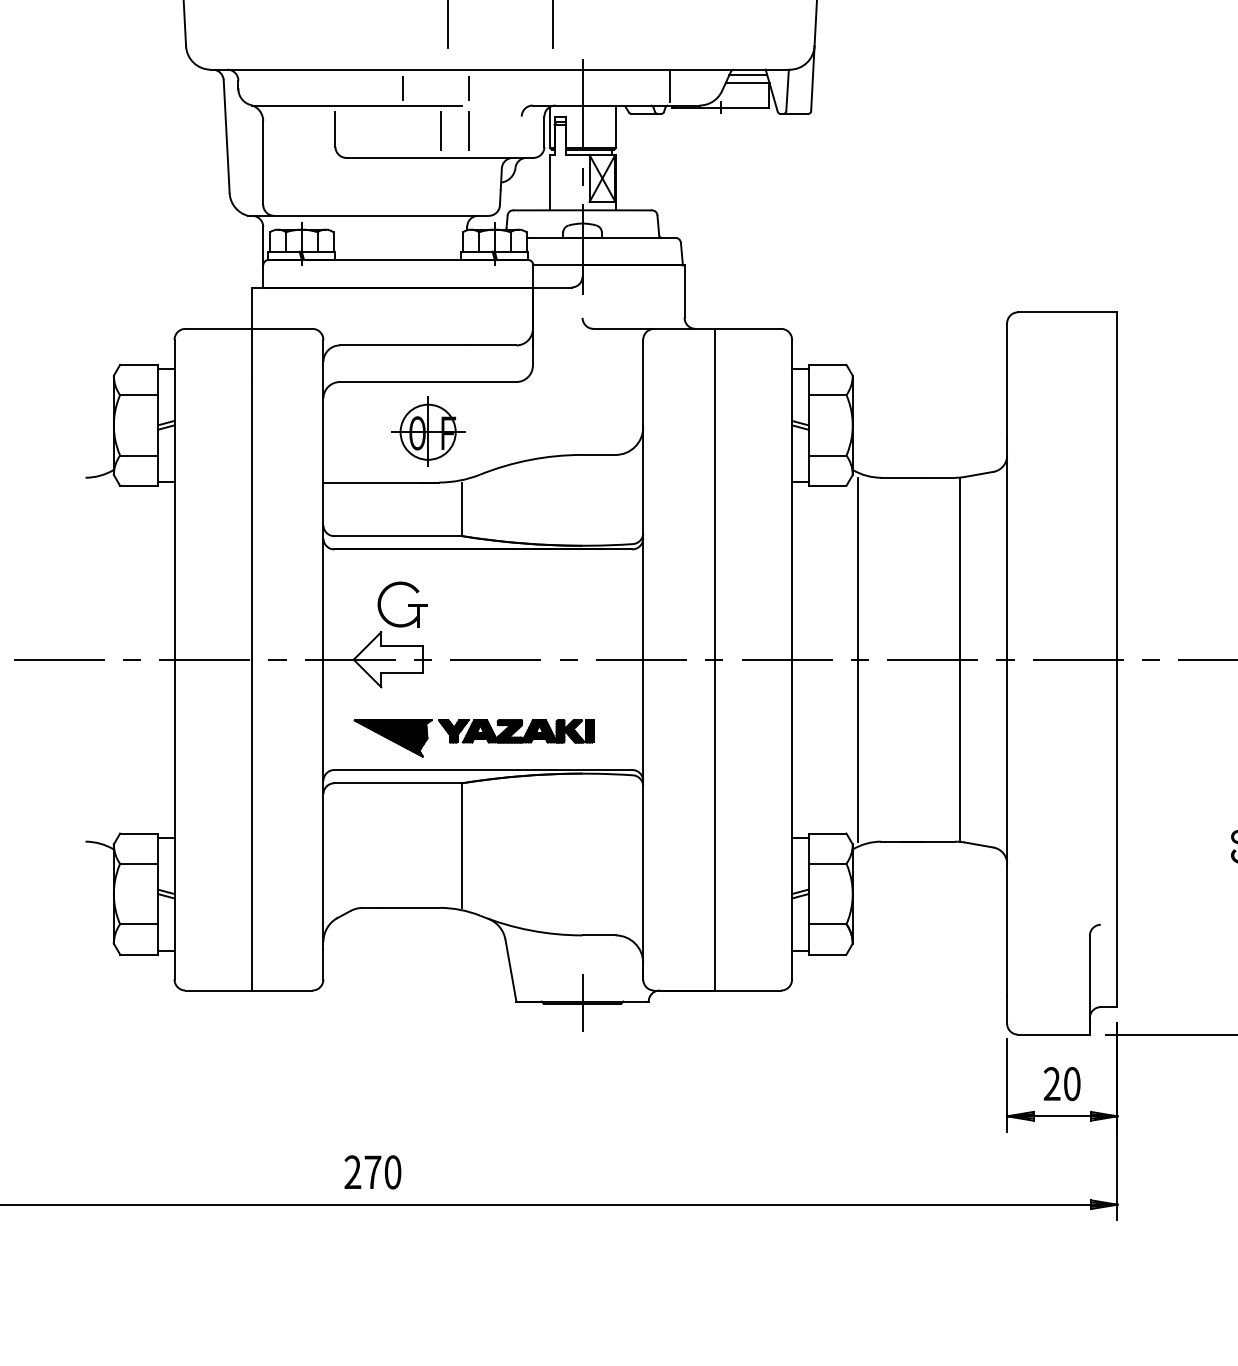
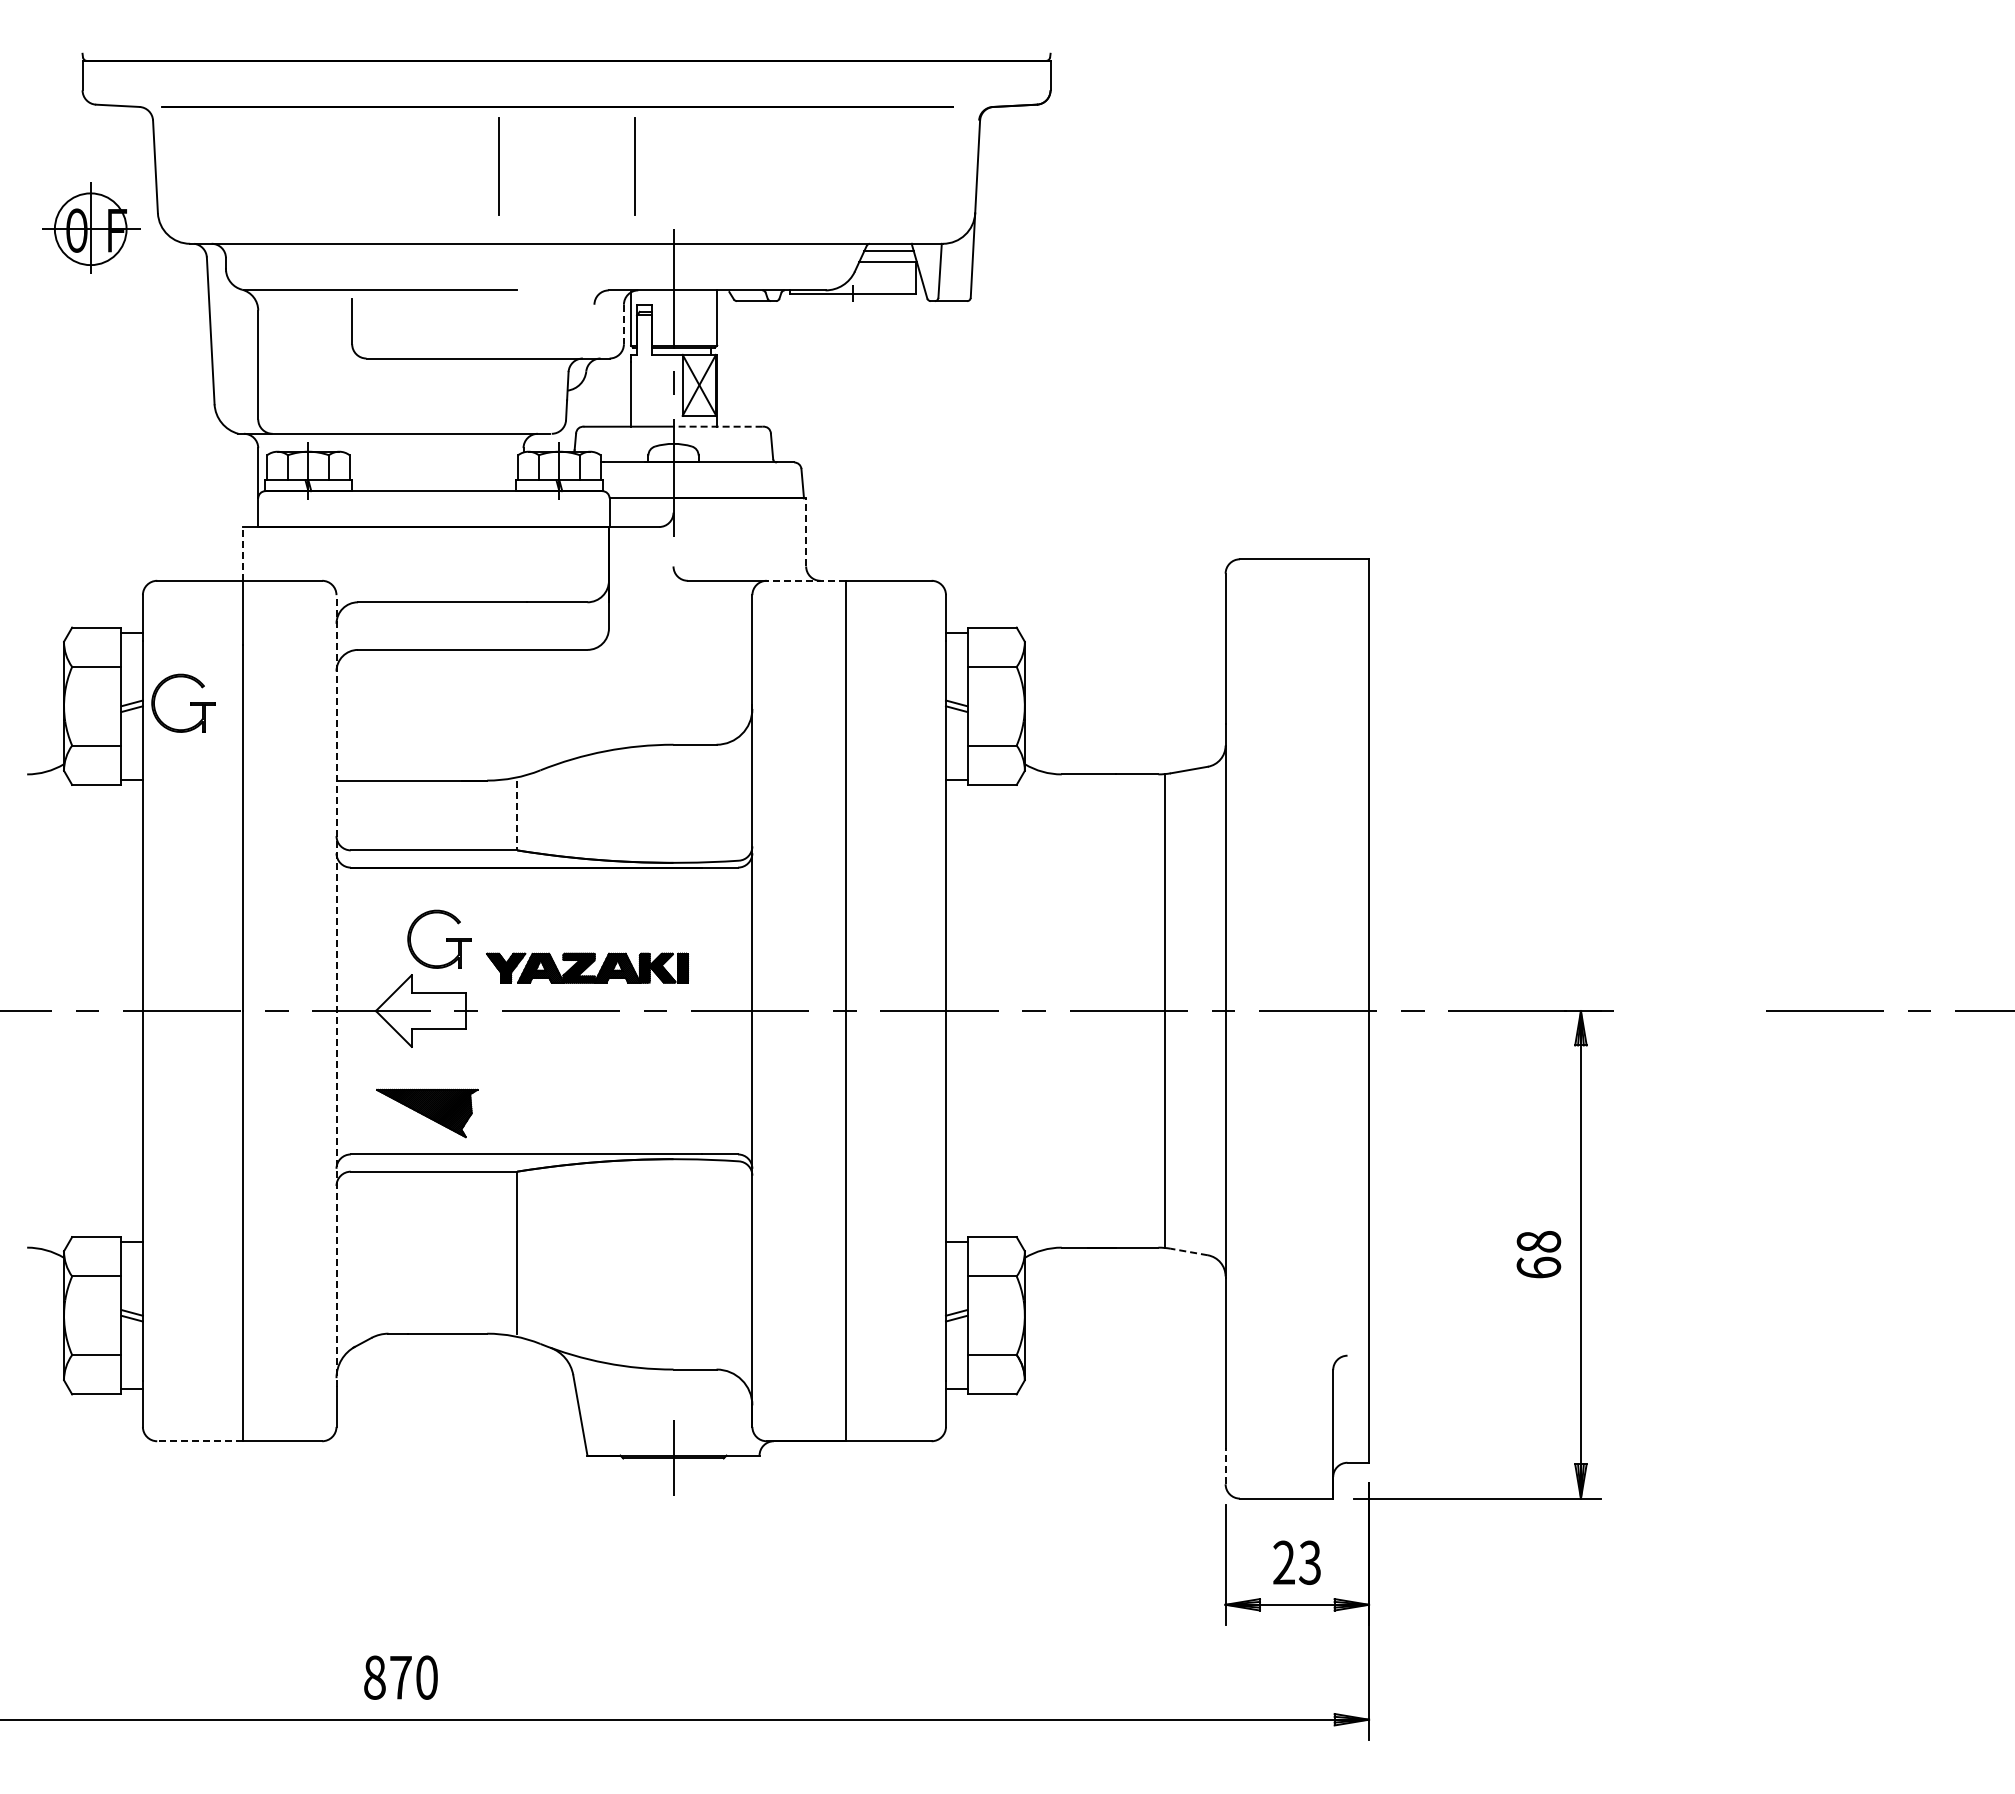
line: (402, 87) -> (439, 267), removed
line: (468, 87) -> (525, 267), removed
line: (669, 87) -> (786, 266), removed
line: (468, 130) -> (525, 322), removed
line: (441, 131) -> (489, 323), removed
line: (544, 131) -> (623, 324), solid -> dashed
line: (617, 210) -> (718, 426), solid -> dashed
line: (684, 290) -> (806, 531), solid -> dashed
line: (251, 307) -> (243, 553), solid -> dashed
line: (684, 328) -> (805, 580), solid -> dashed
part: (211, 422) -> (190, 702), added
part: (428, 430) -> (91, 227), moved
line: (462, 509) -> (517, 815), solid -> dashed
line: (323, 643) -> (336, 990), solid -> dashed
line: (858, 659) -> (1032, 1010), removed
part: (516, 730) -> (587, 967), moved
line: (979, 845) -> (1189, 1252), solid -> dashed
line: (218, 990) -> (199, 1441), solid -> dashed
line: (1007, 1009) -> (1225, 1466), solid -> dashed
text: (1072, 1083) -> (1310, 1562), 20 -> 23
text: (352, 1172) -> (374, 1677), 270 -> 870

